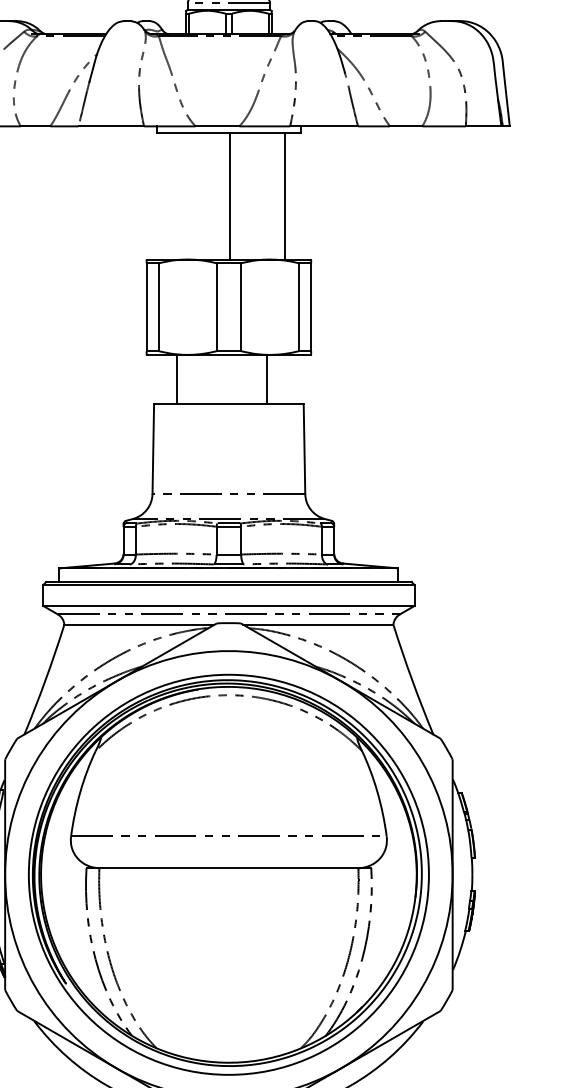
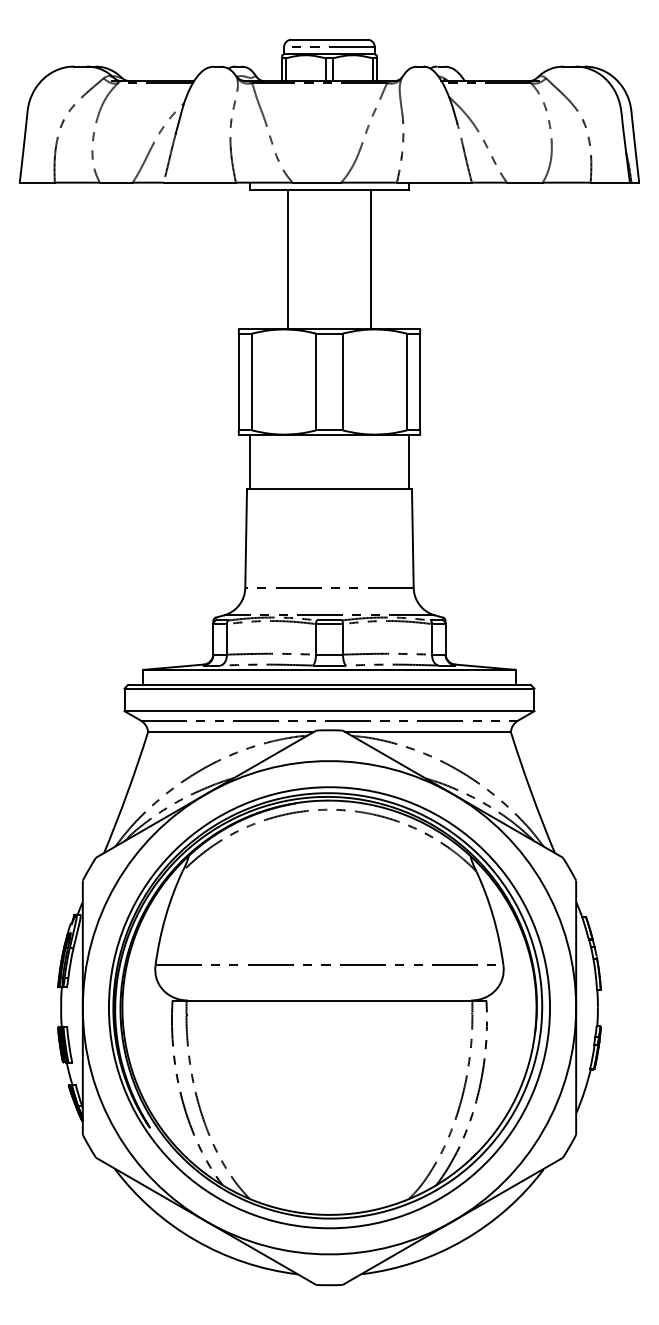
line: (229, 196) -> (287, 259), moved
line: (285, 196) -> (371, 259), moved
line: (177, 379) -> (250, 461), moved
line: (267, 379) -> (408, 461), moved

